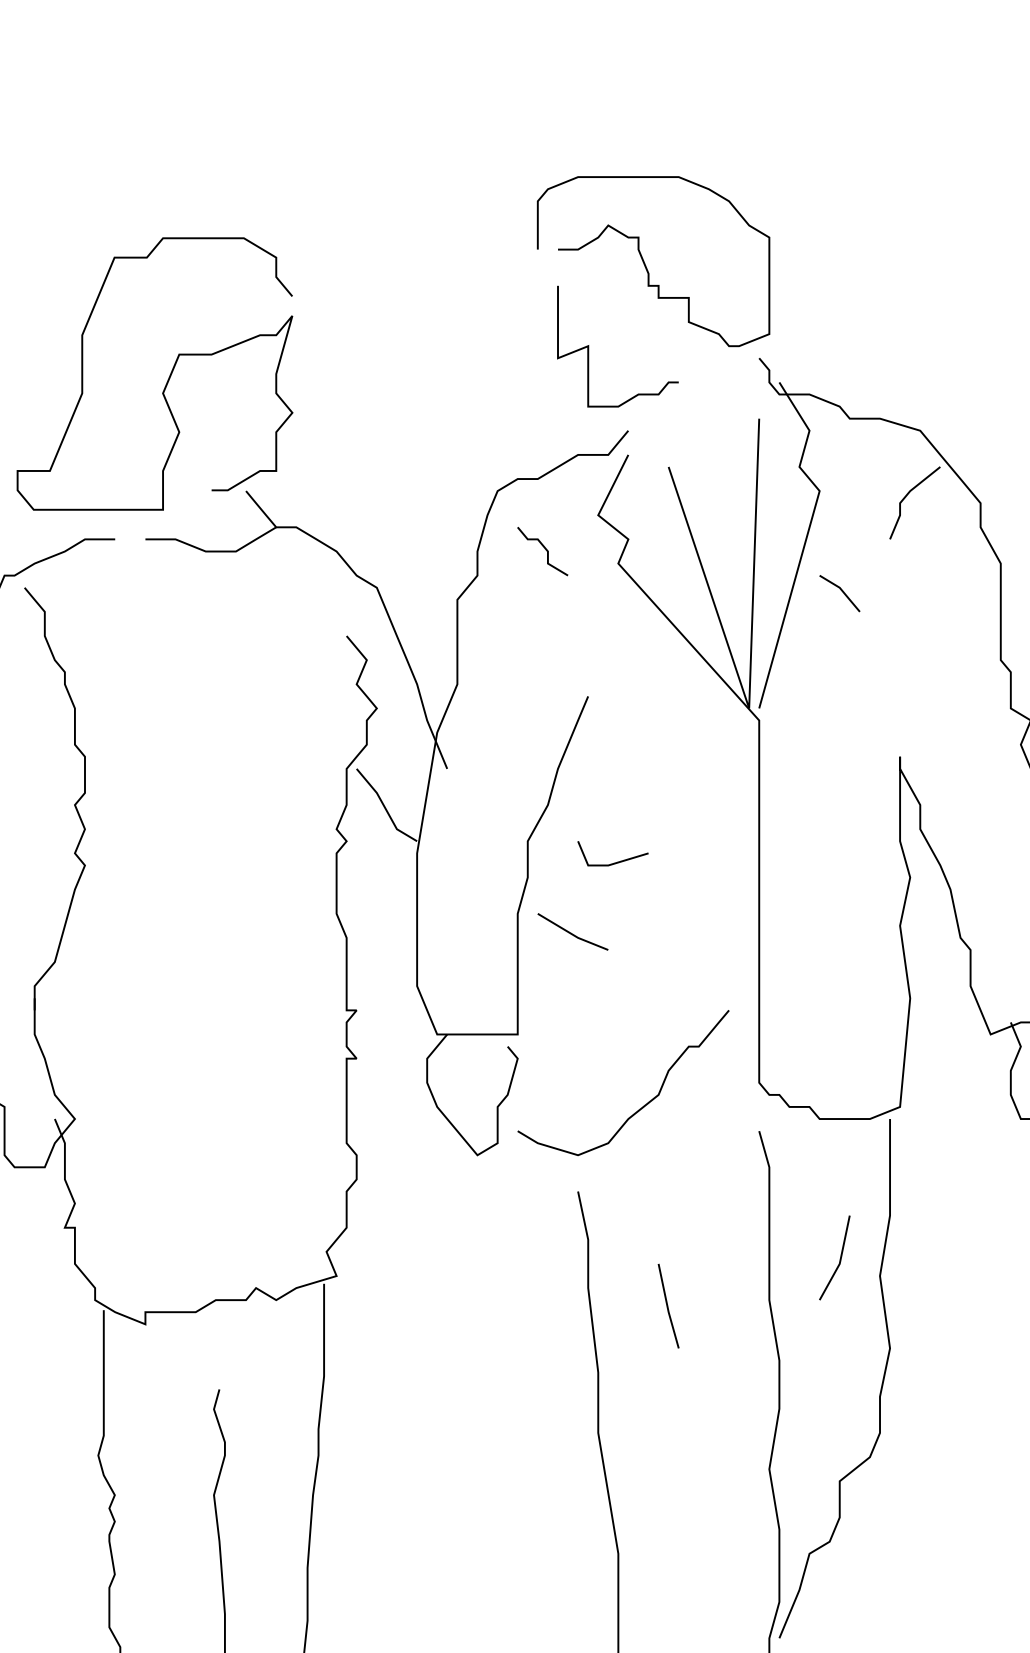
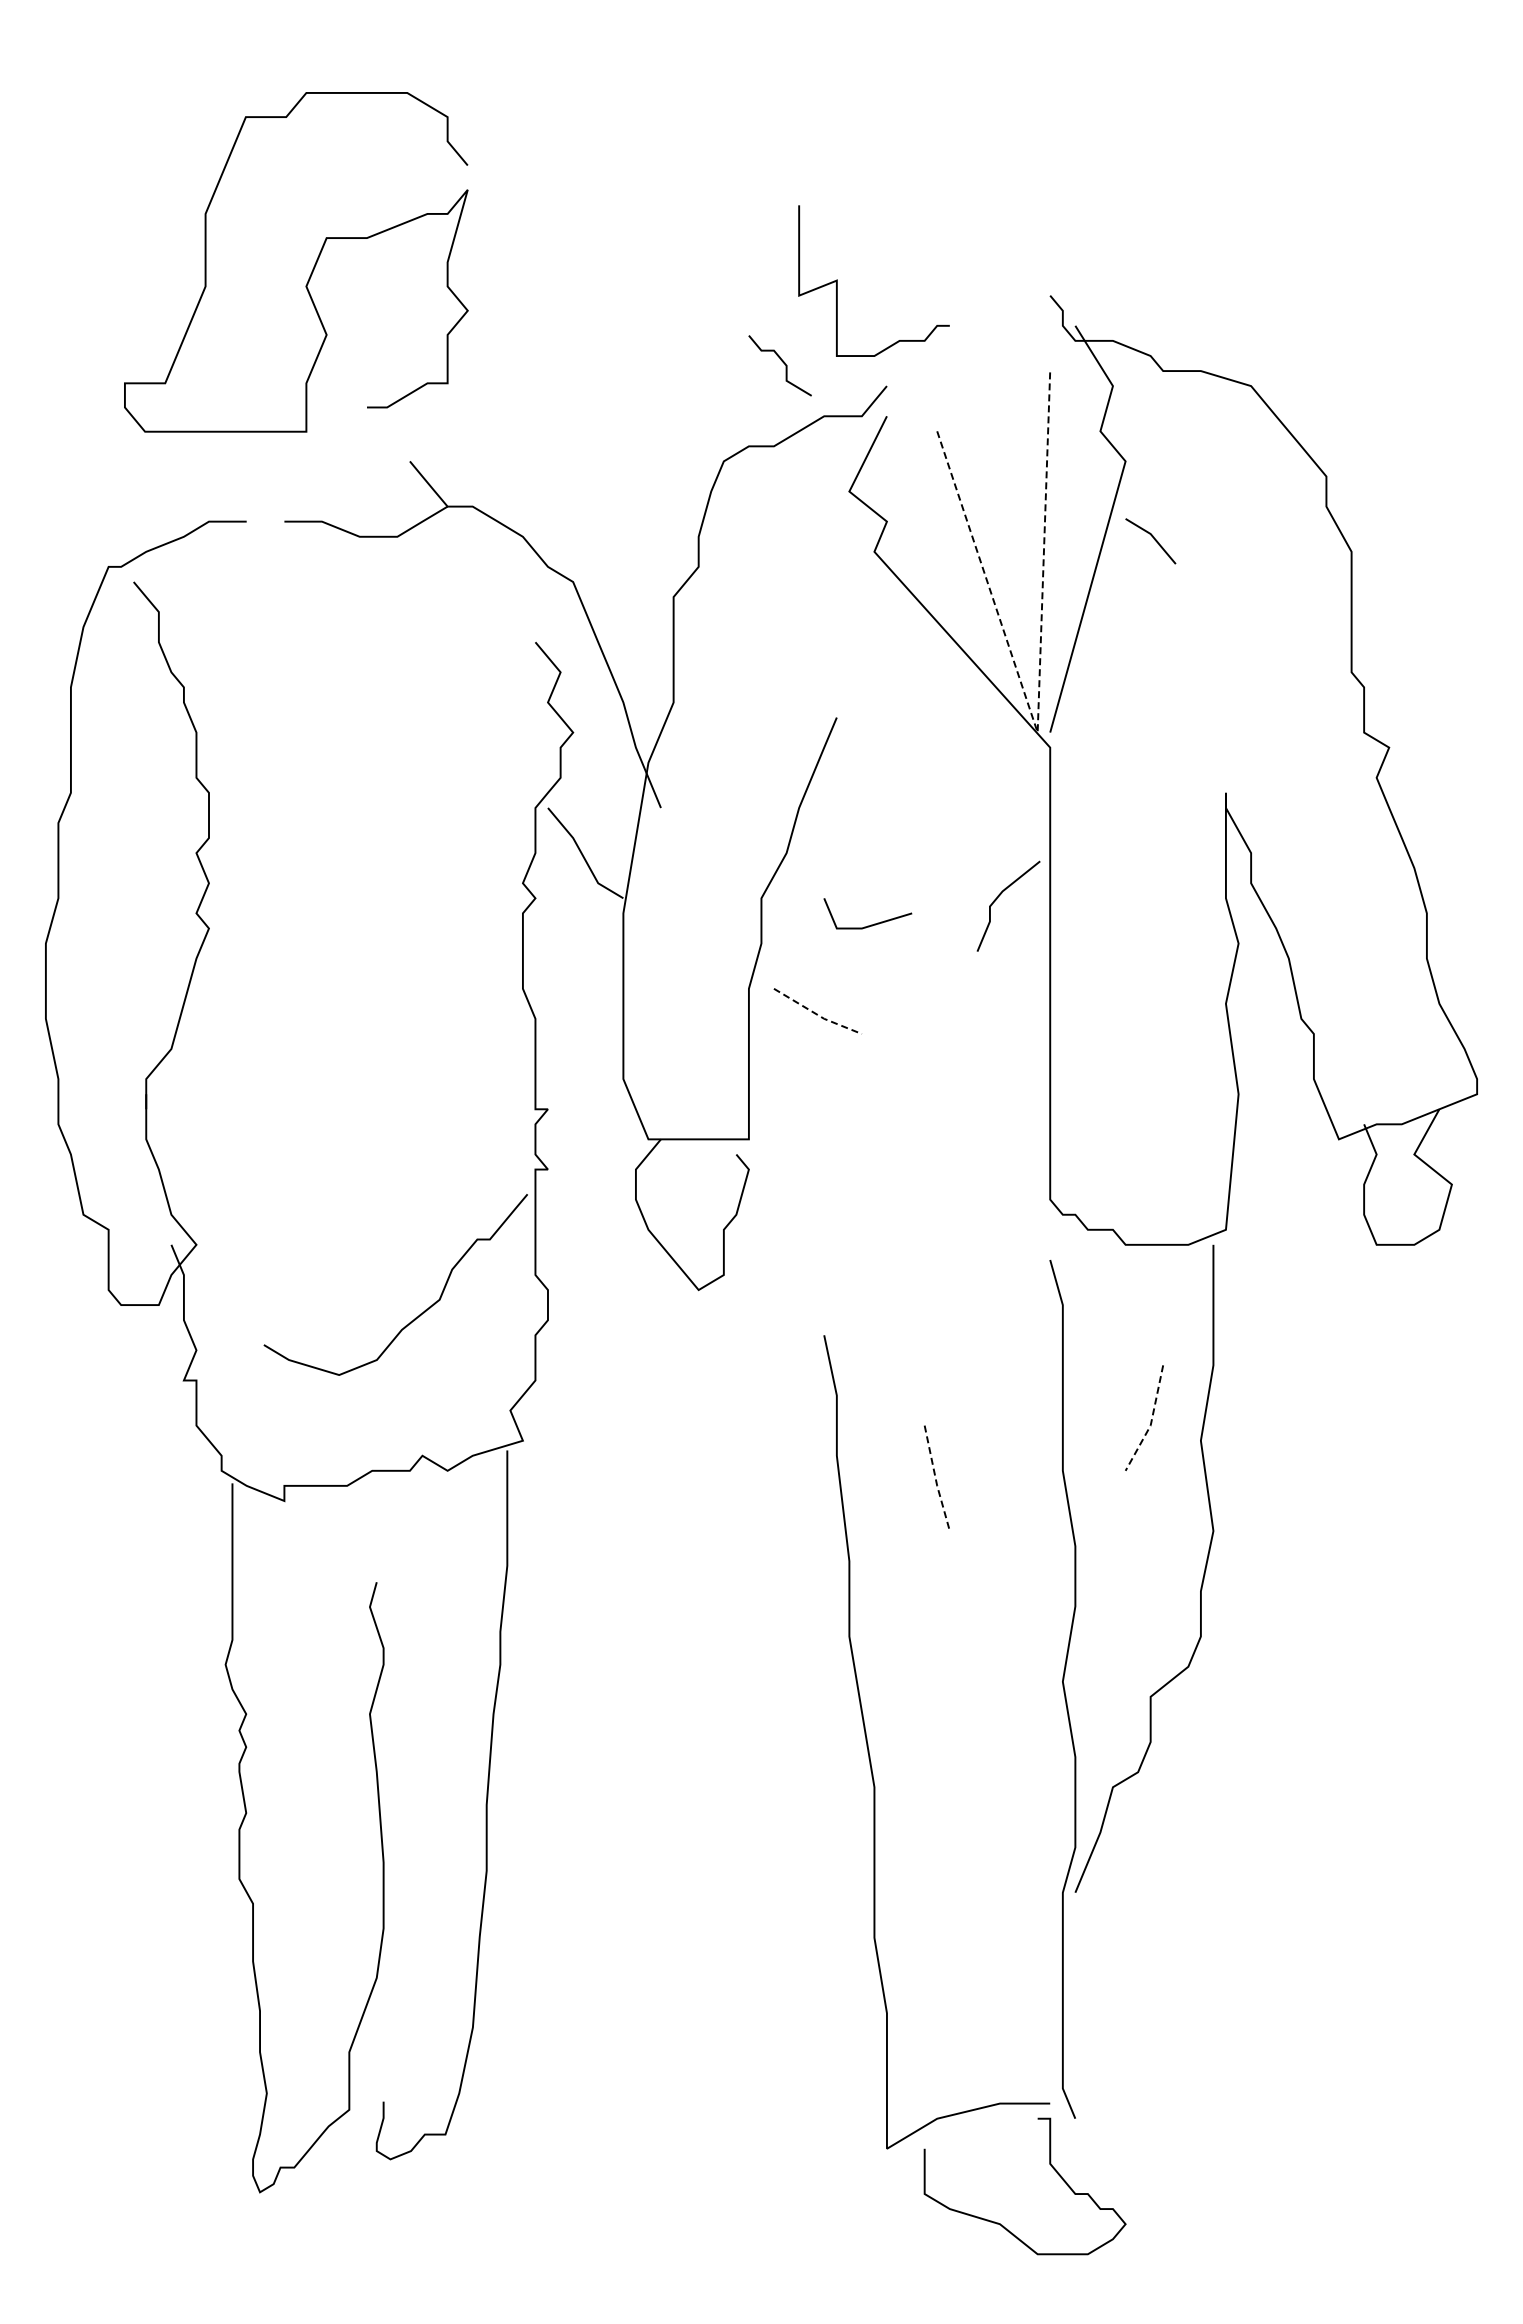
curve: (645, 264) -> (908, 178), removed
curve: (168, 377) -> (313, 266), moved
line: (906, 497) -> (997, 899), moved
curve: (544, 548) -> (782, 362), moved
line: (842, 592) -> (1154, 540), moved
line: (749, 690) -> (1038, 710), solid -> dashed
line: (572, 934) -> (817, 1014), solid -> dashed
curve: (643, 1105) -> (420, 1313), moved
line: (840, 1260) -> (1151, 1421), solid -> dashed
line: (667, 1307) -> (935, 1479), solid -> dashed

